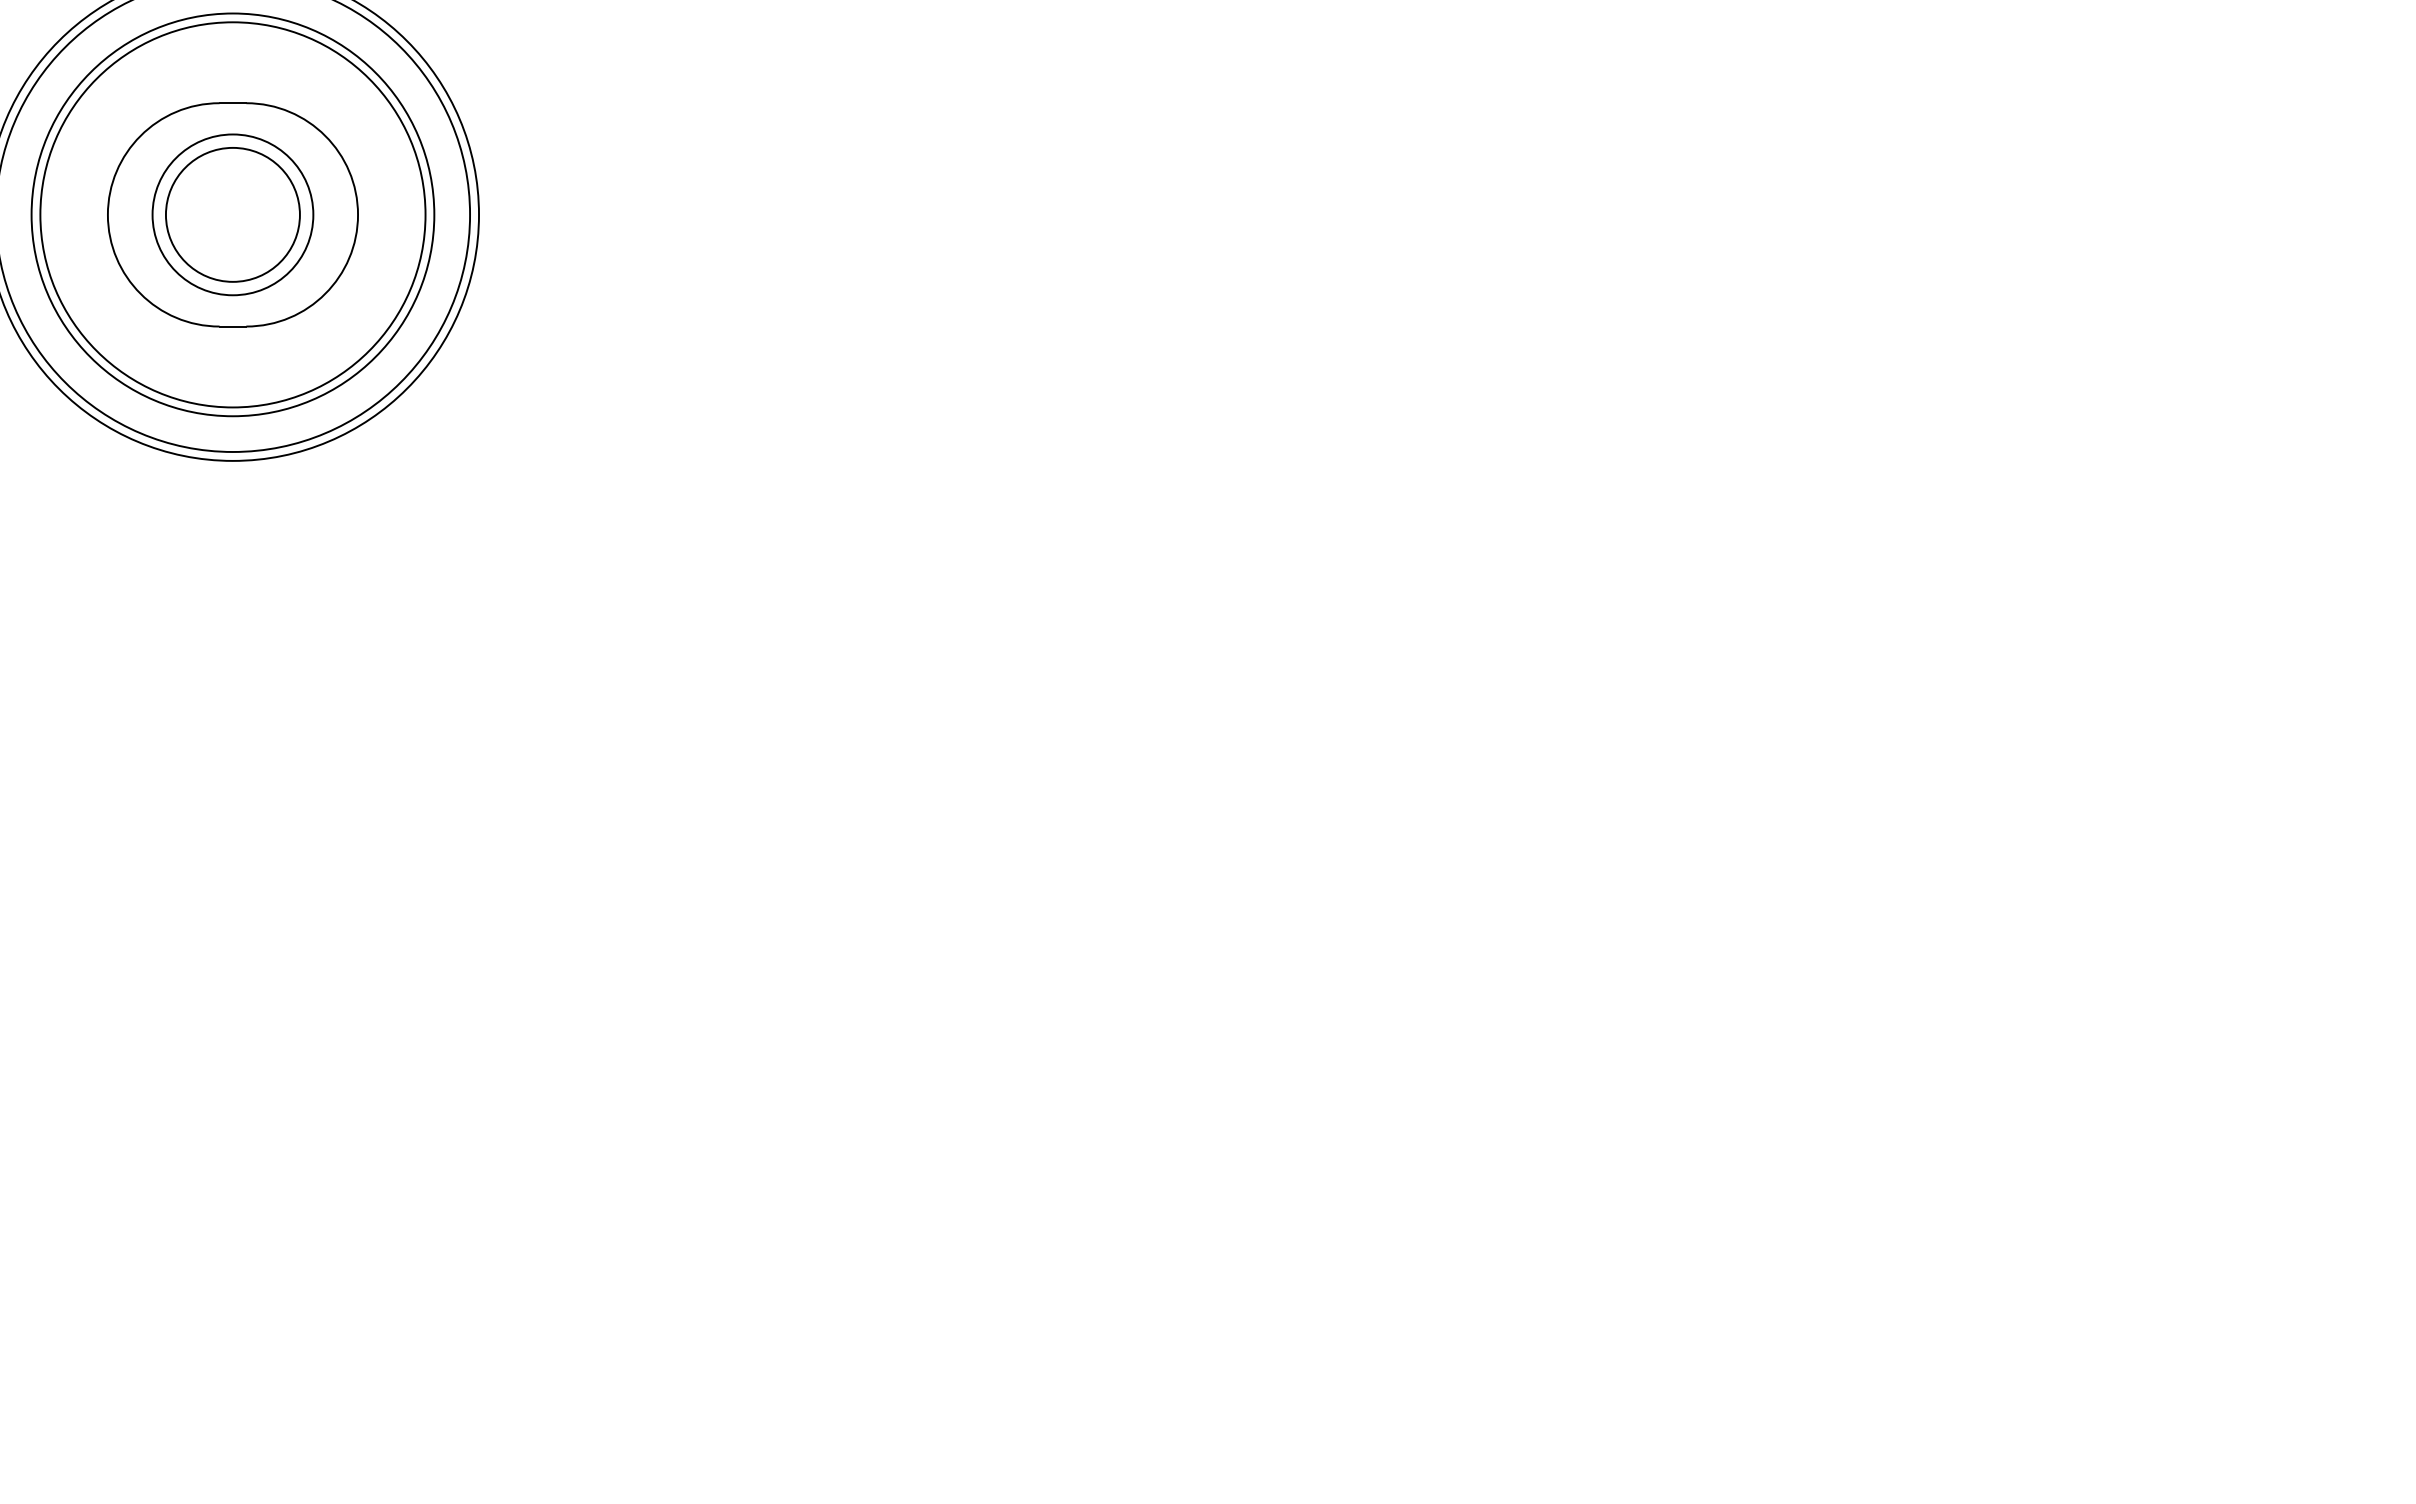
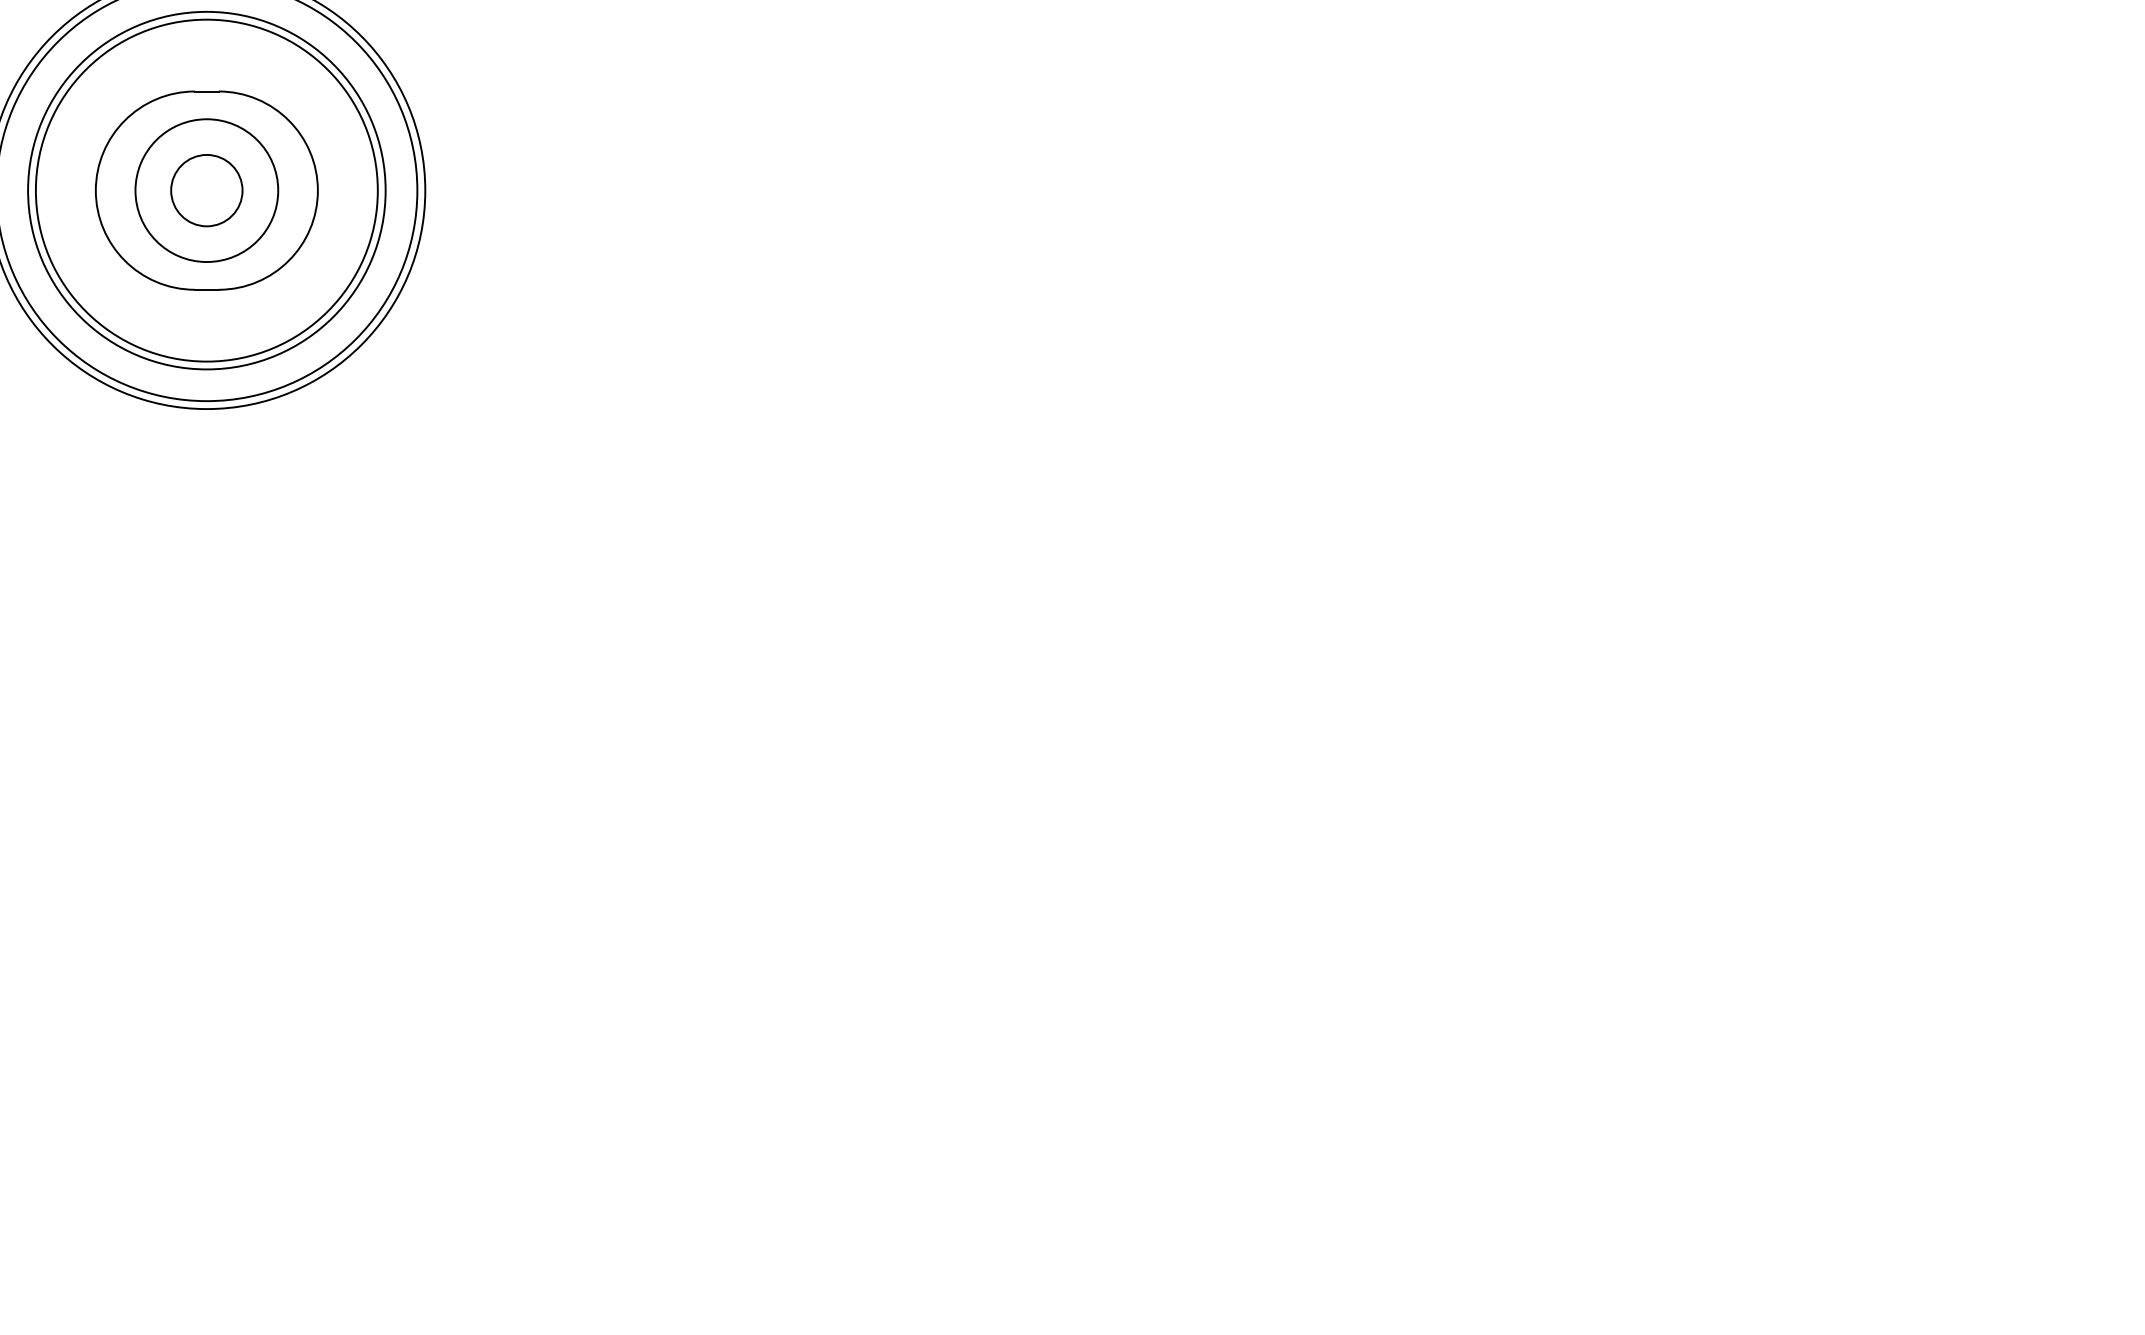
circle: (232, 214) -> (206, 190), size x0.6

